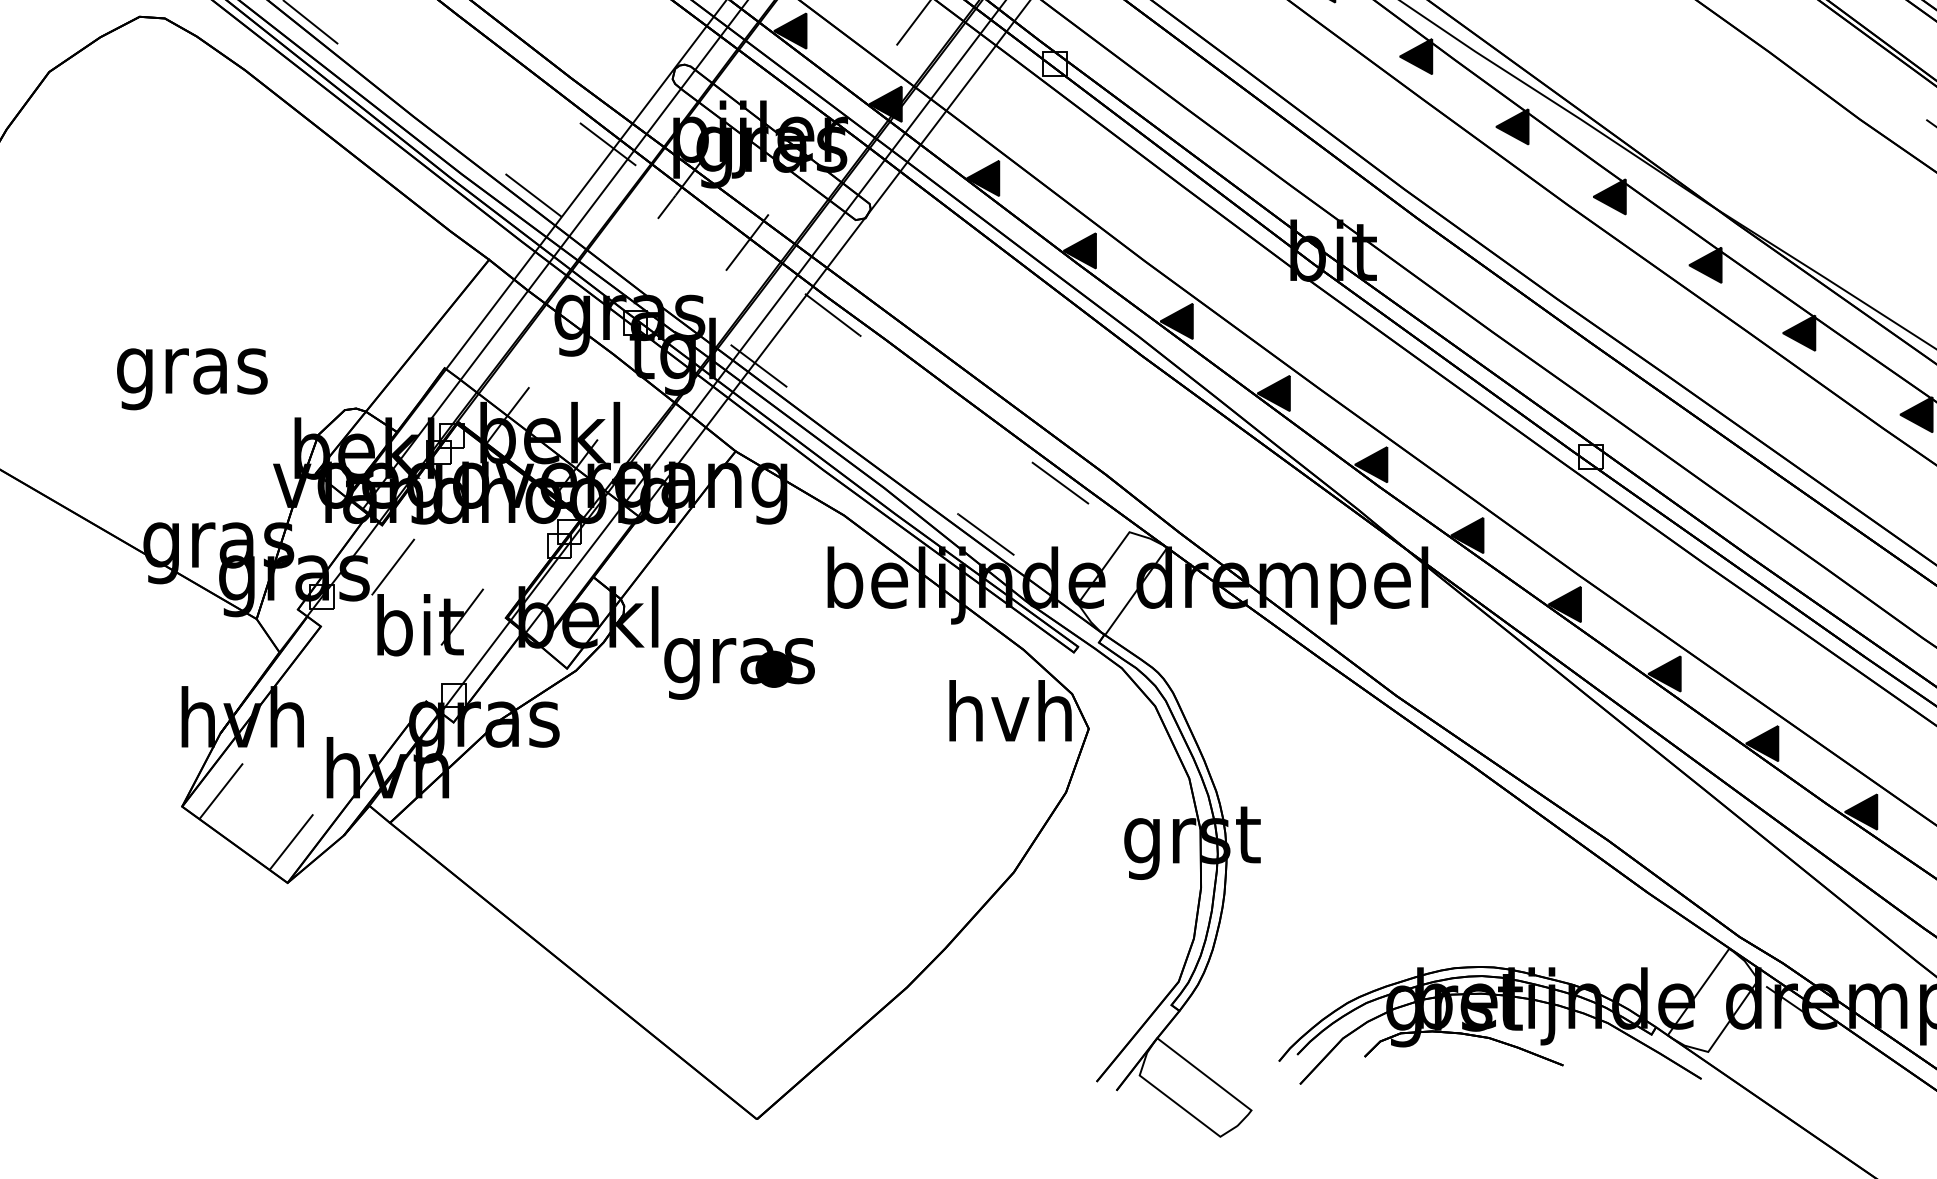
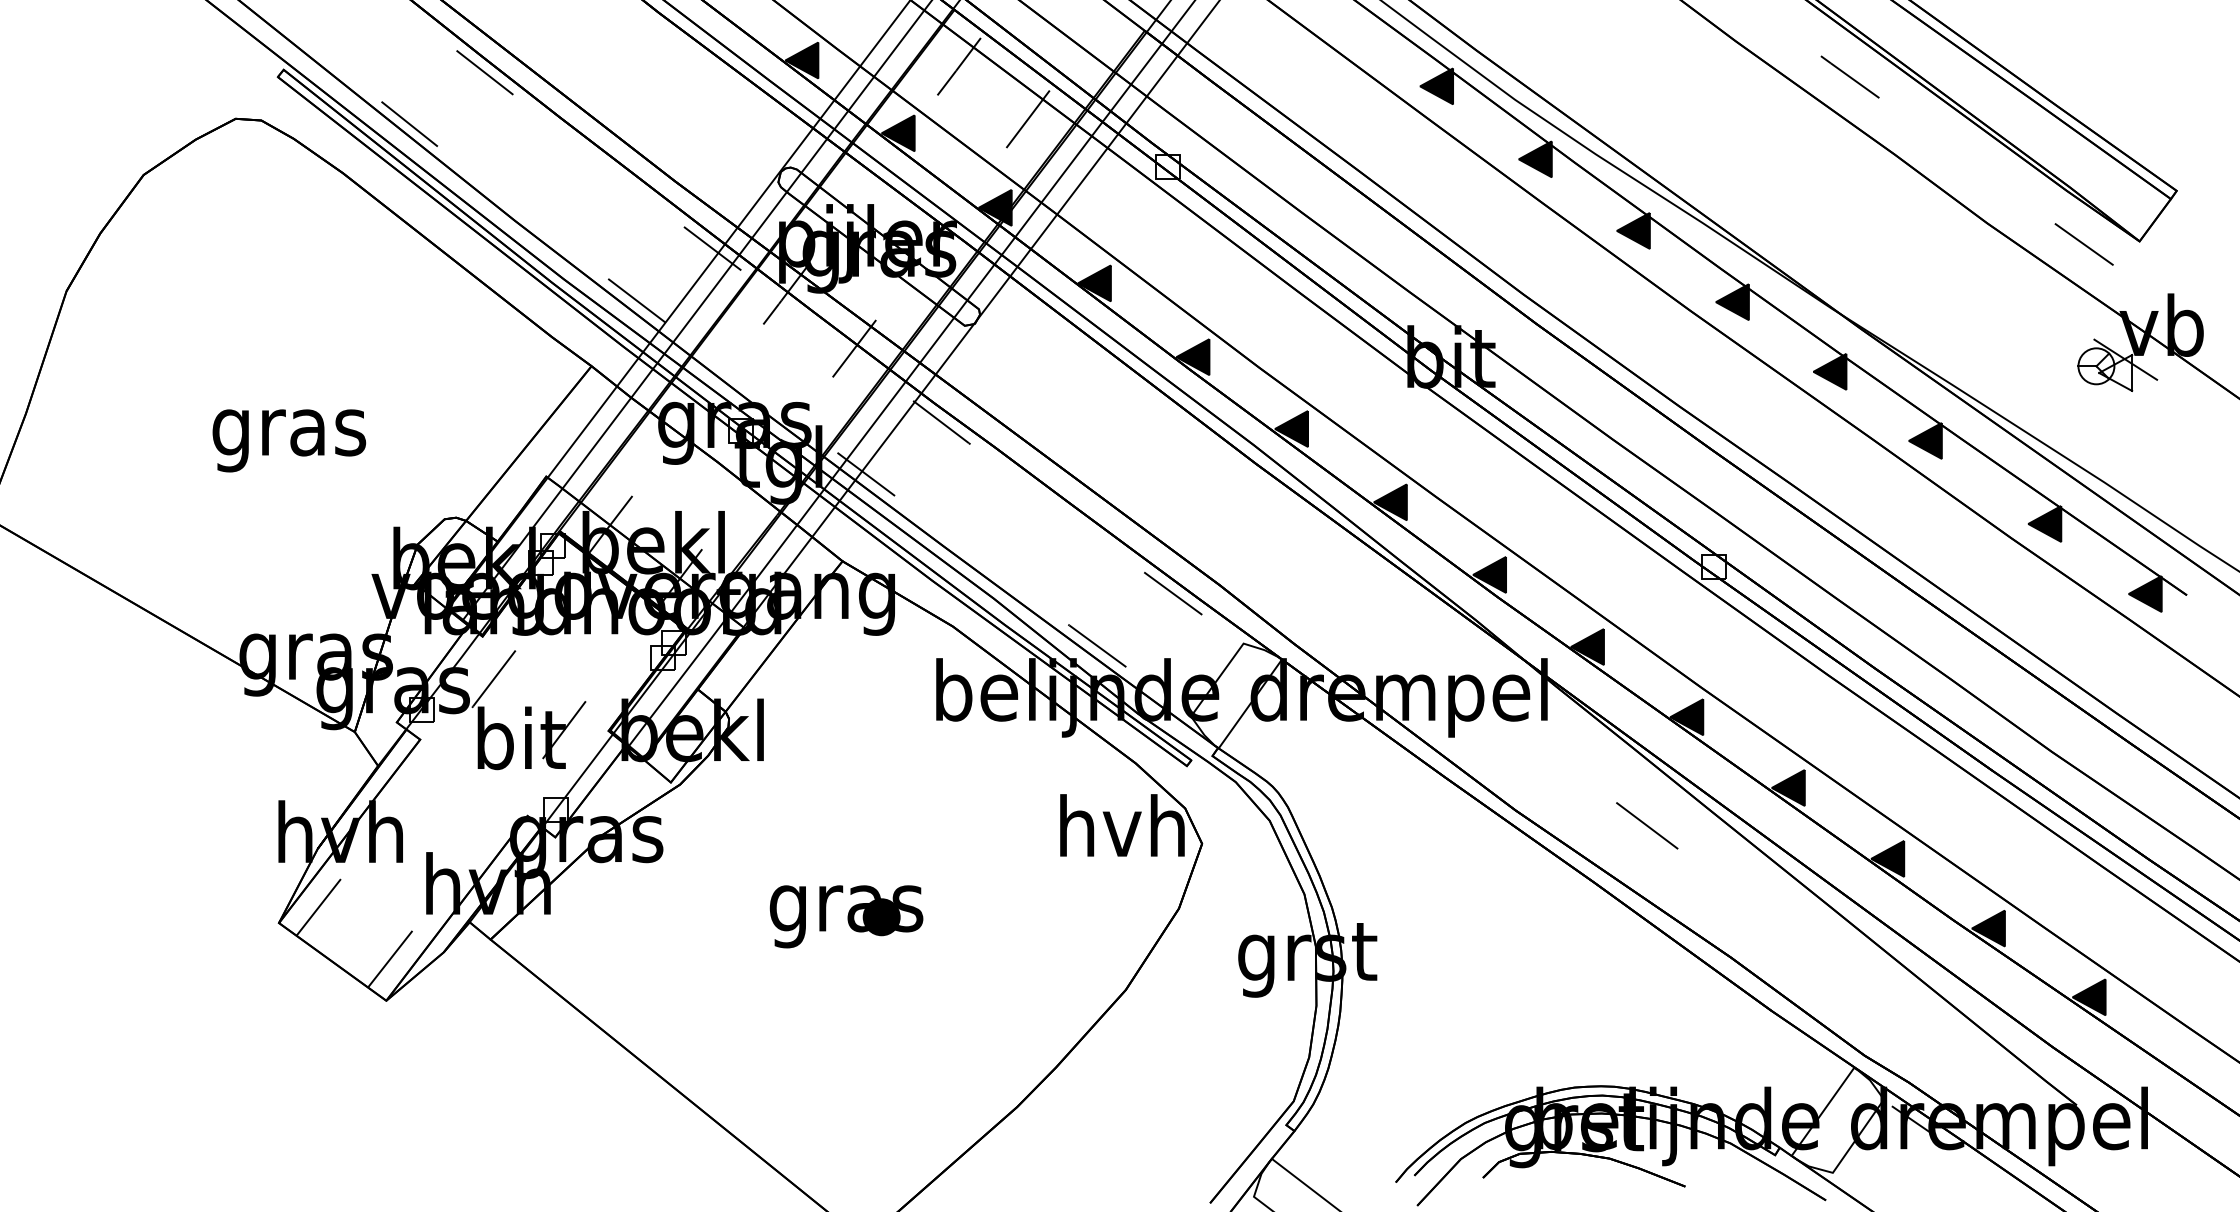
text: (192, 378) -> (289, 440), moved
part: (739, 668) -> (846, 916), moved
line: (1526, 710) -> (1647, 825), added

